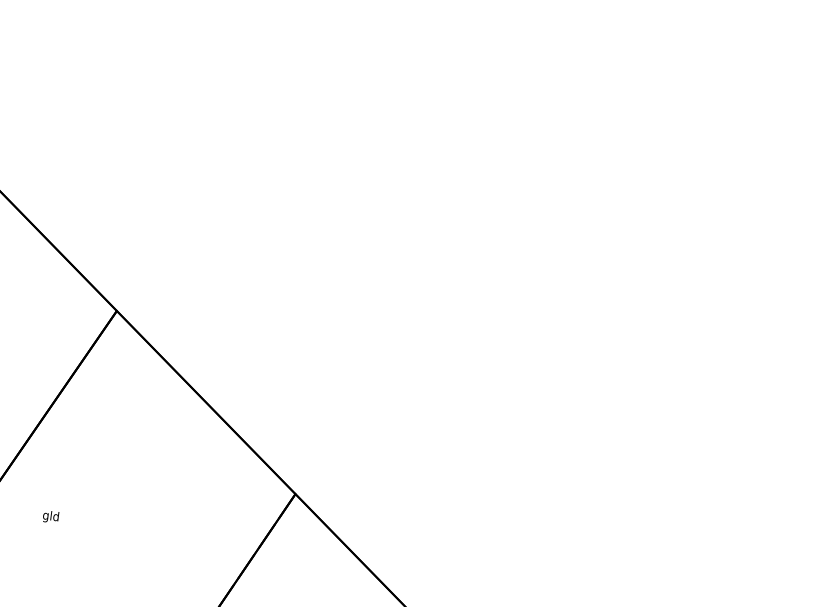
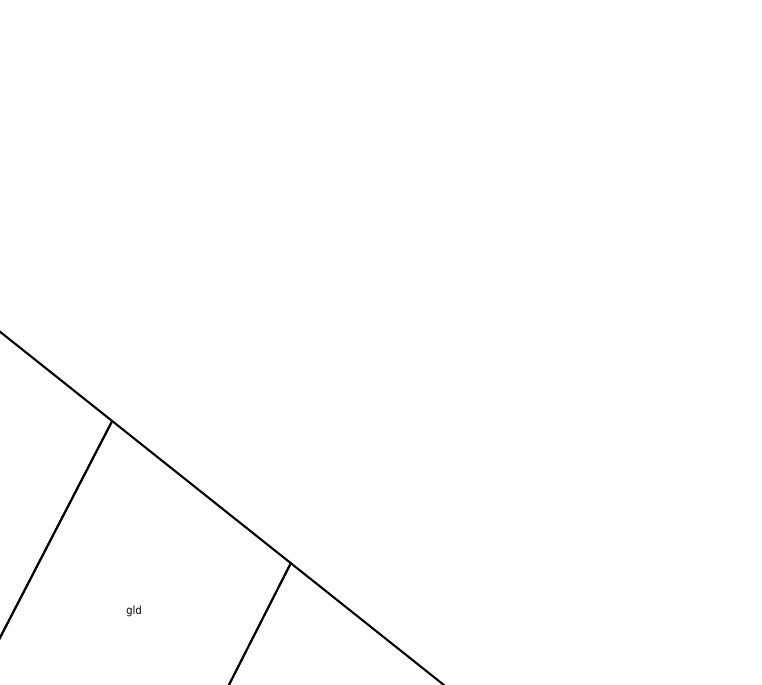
text: (50, 516) -> (133, 610), moved

